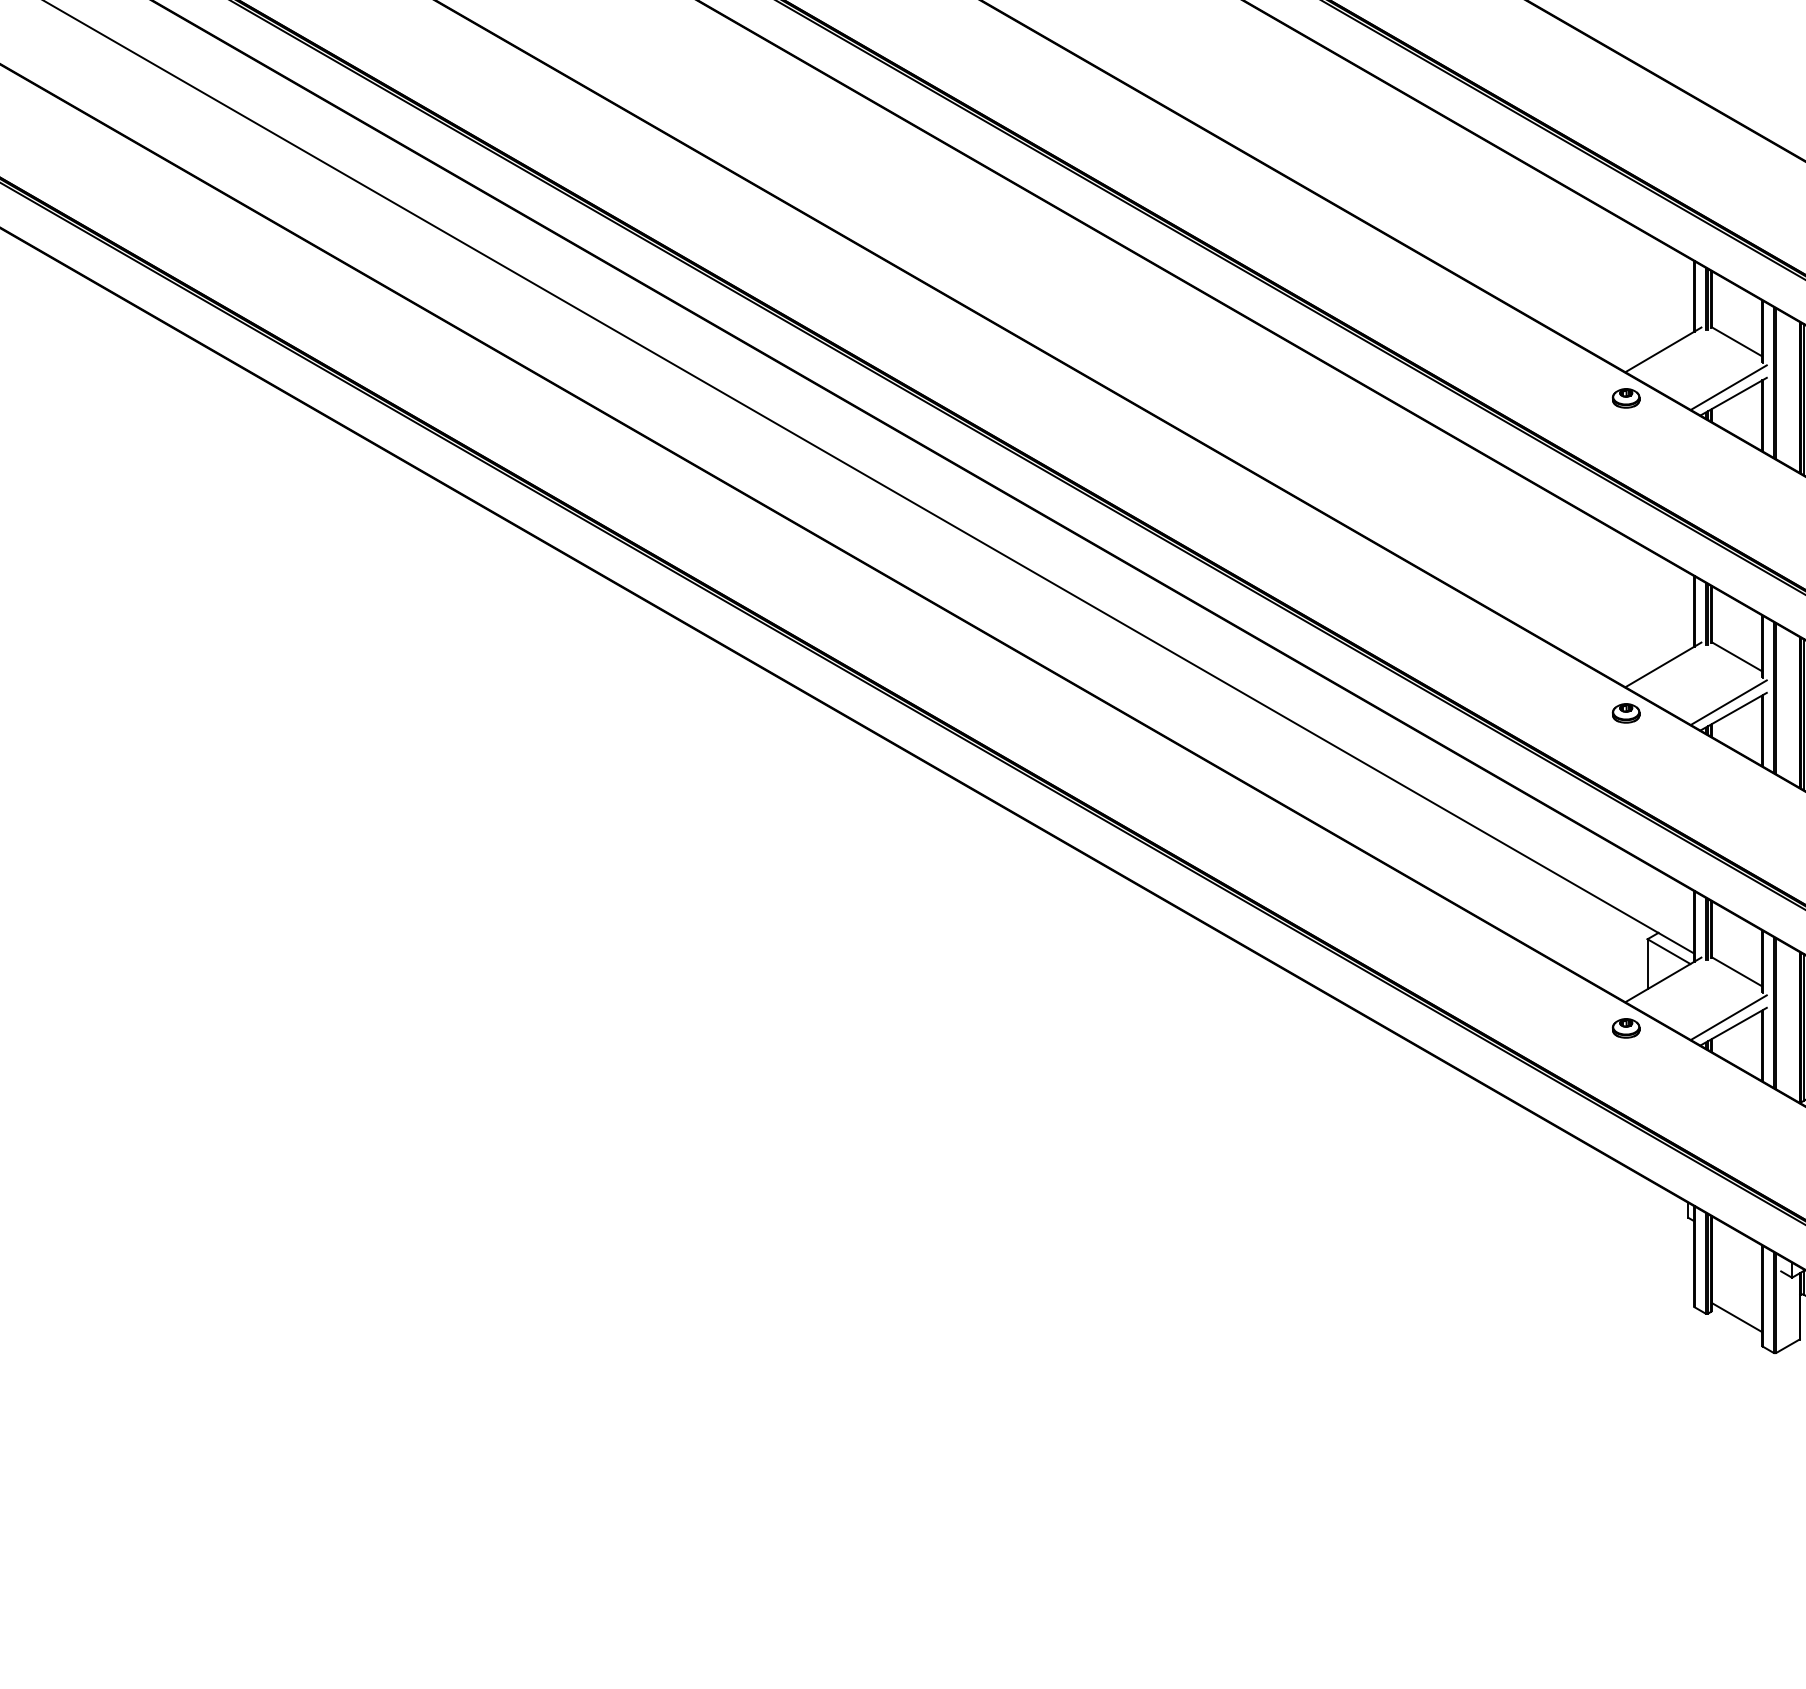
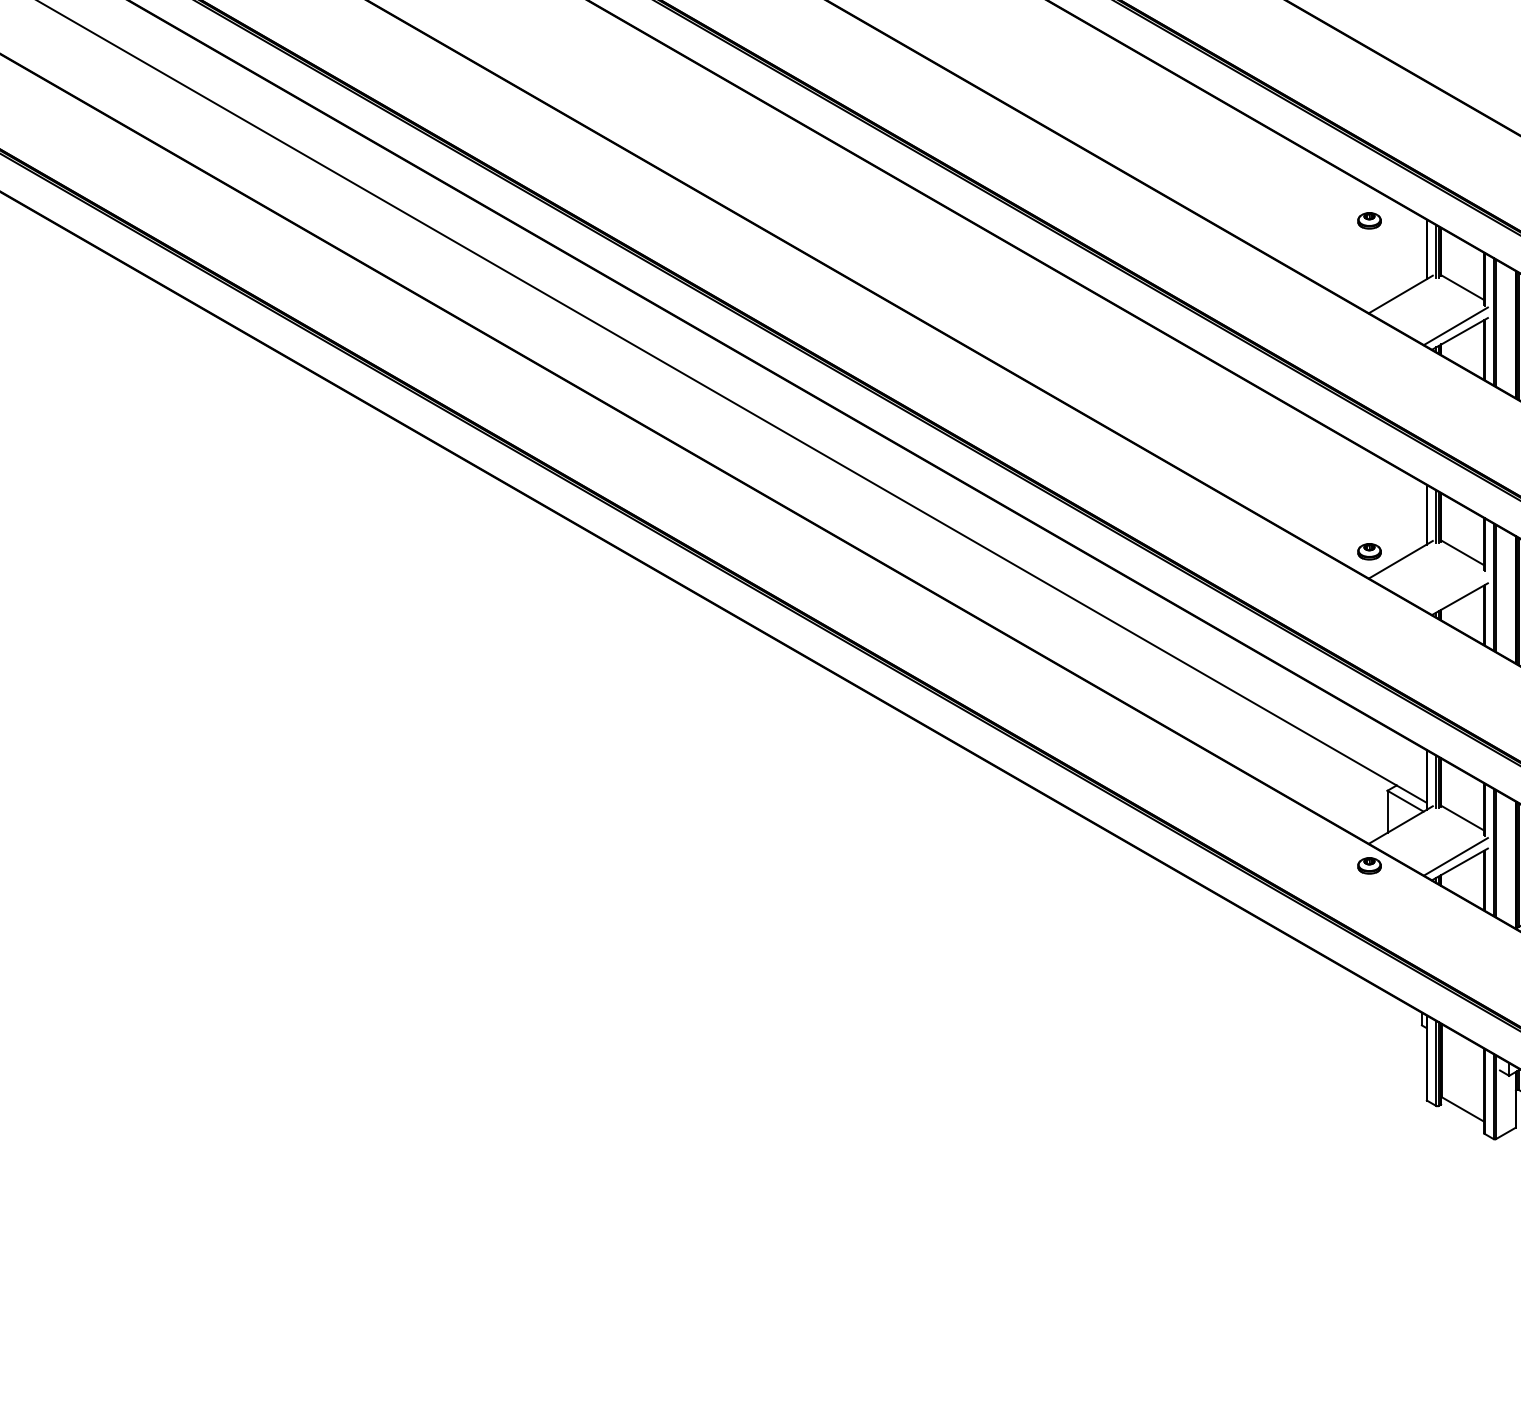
part: (1625, 398) -> (1368, 220), moved
line: (1728, 702) -> (1455, 591), removed
part: (1625, 713) -> (1368, 551), moved

